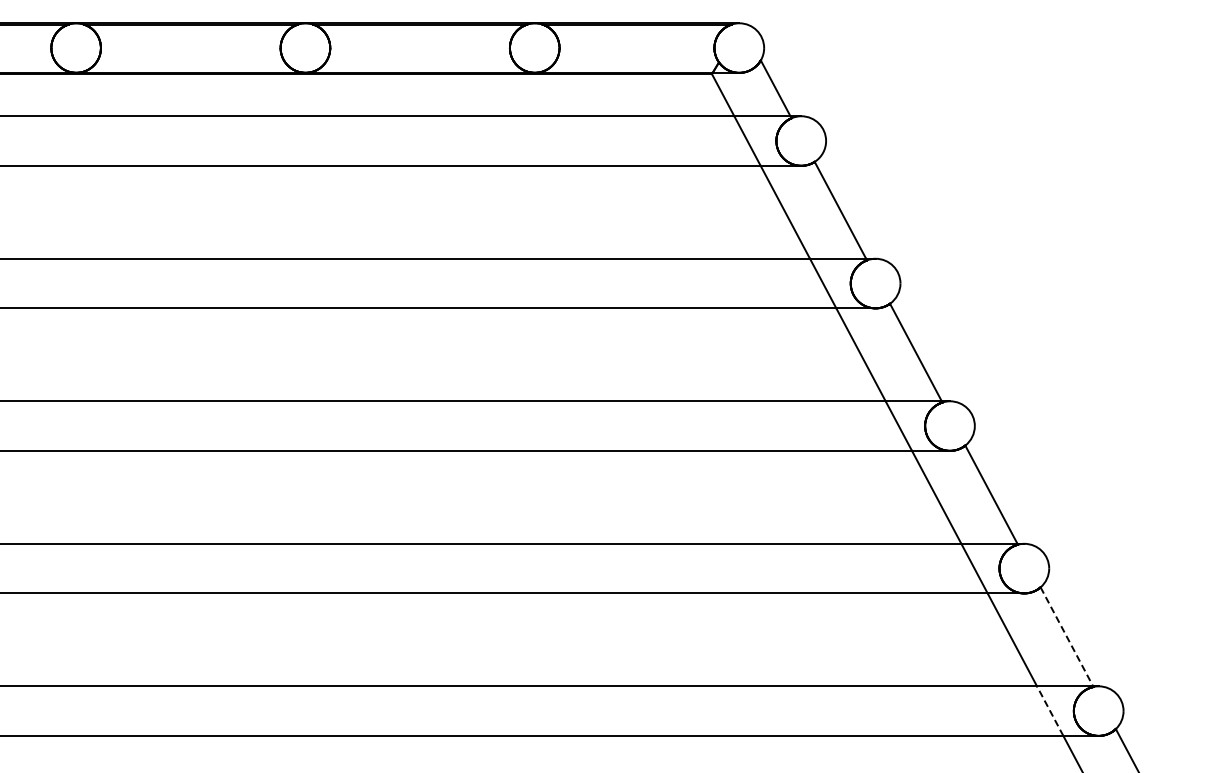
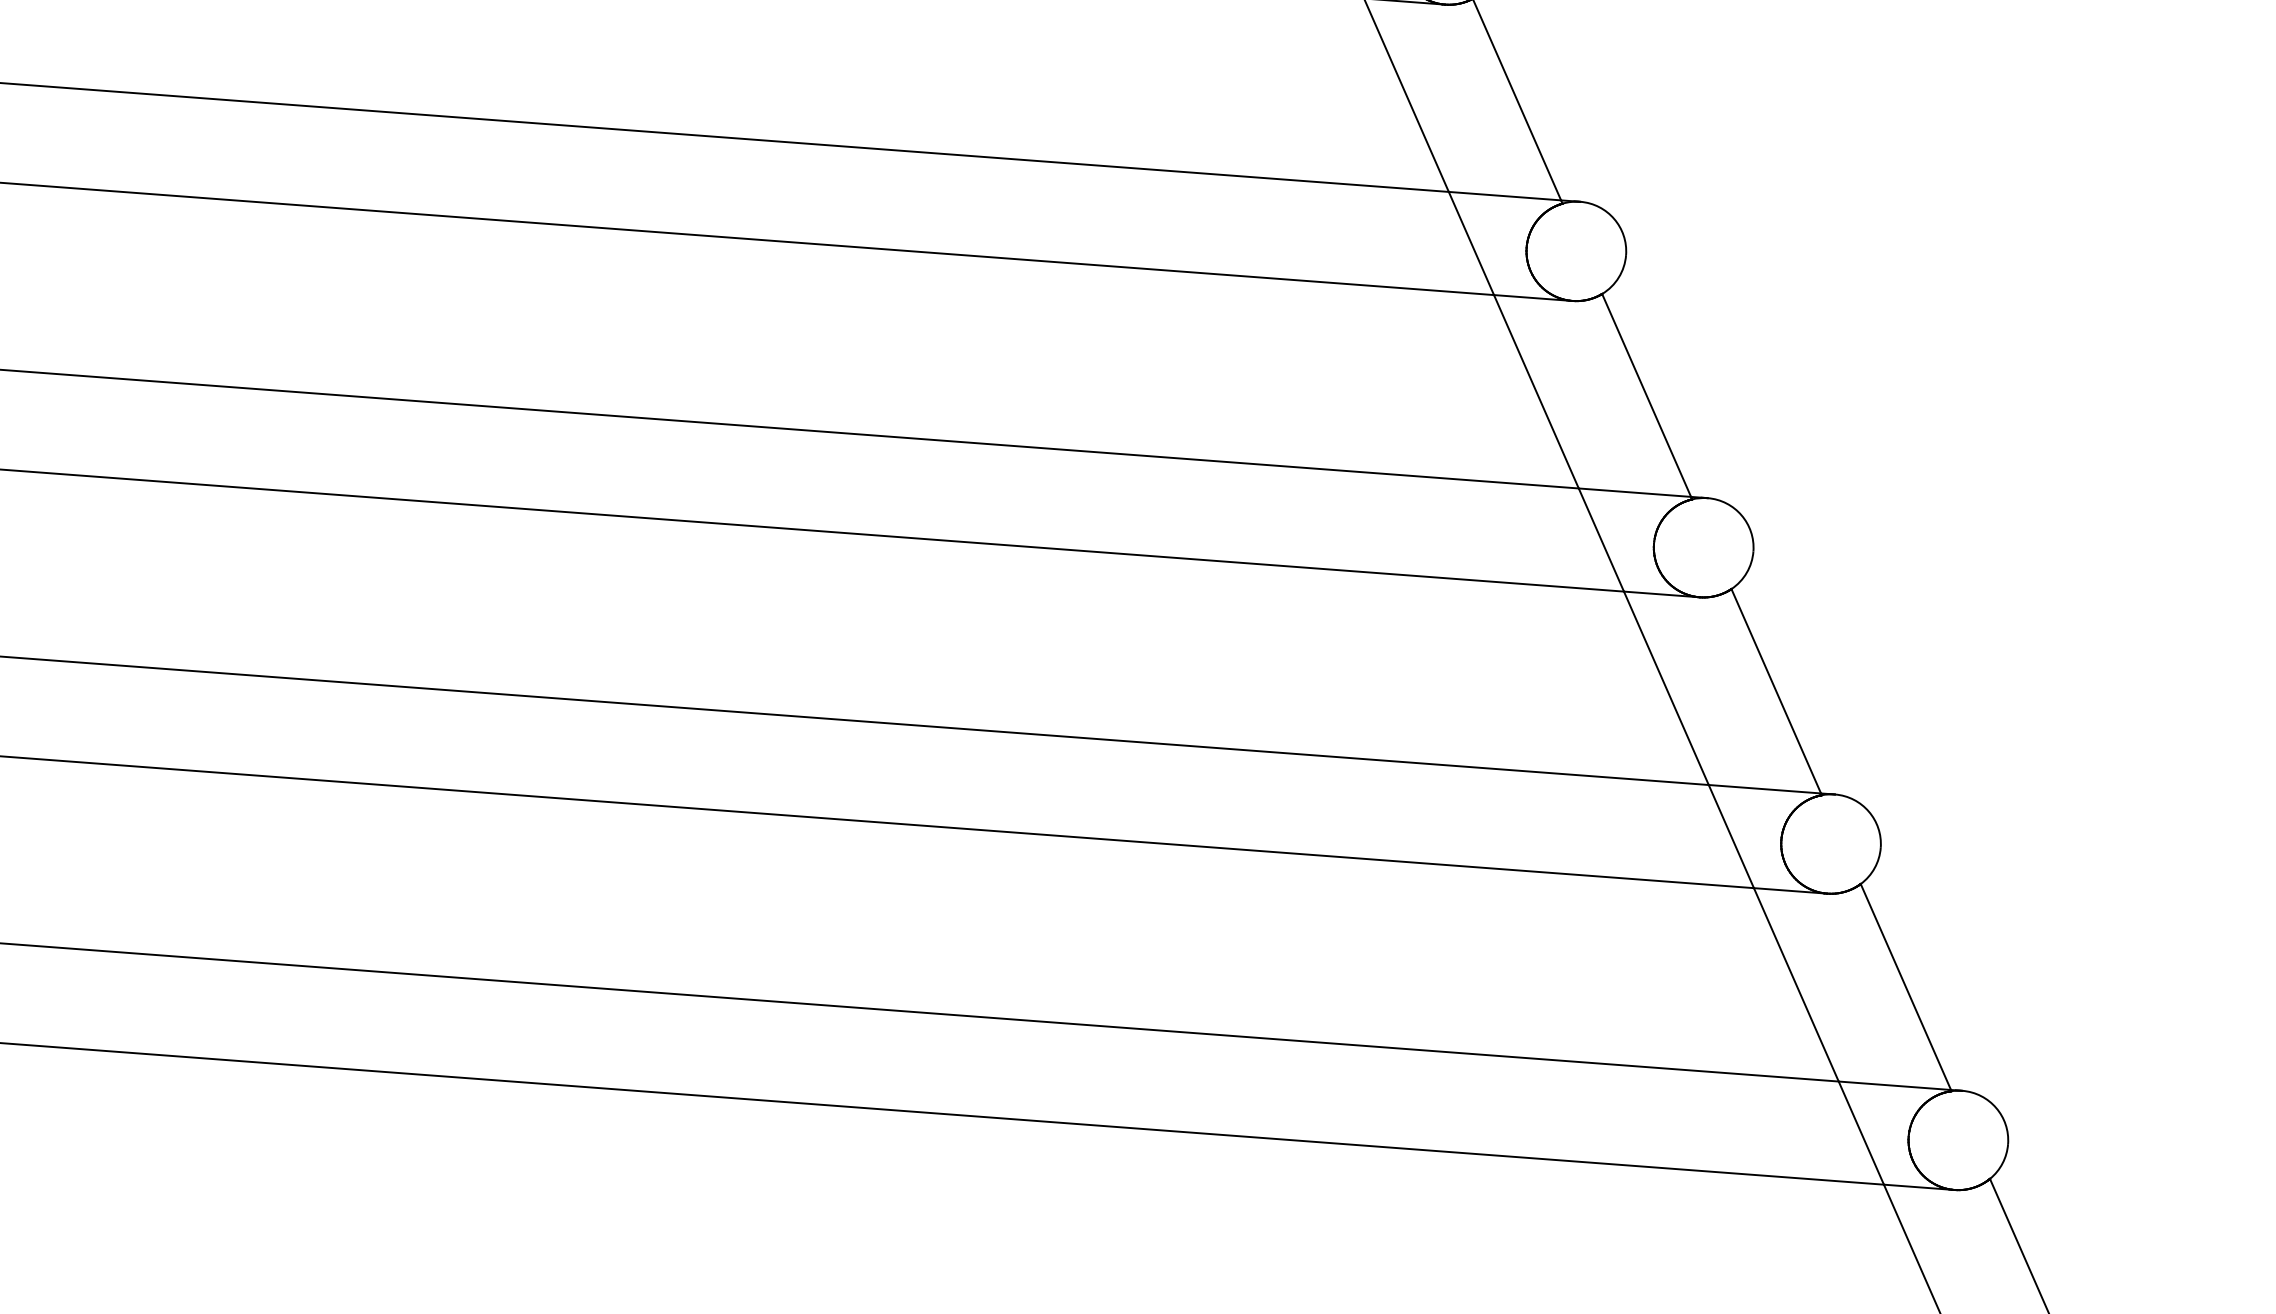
line: (1067, 637) -> (1907, 988), dashed -> solid
line: (1049, 710) -> (1860, 1131), dashed -> solid

